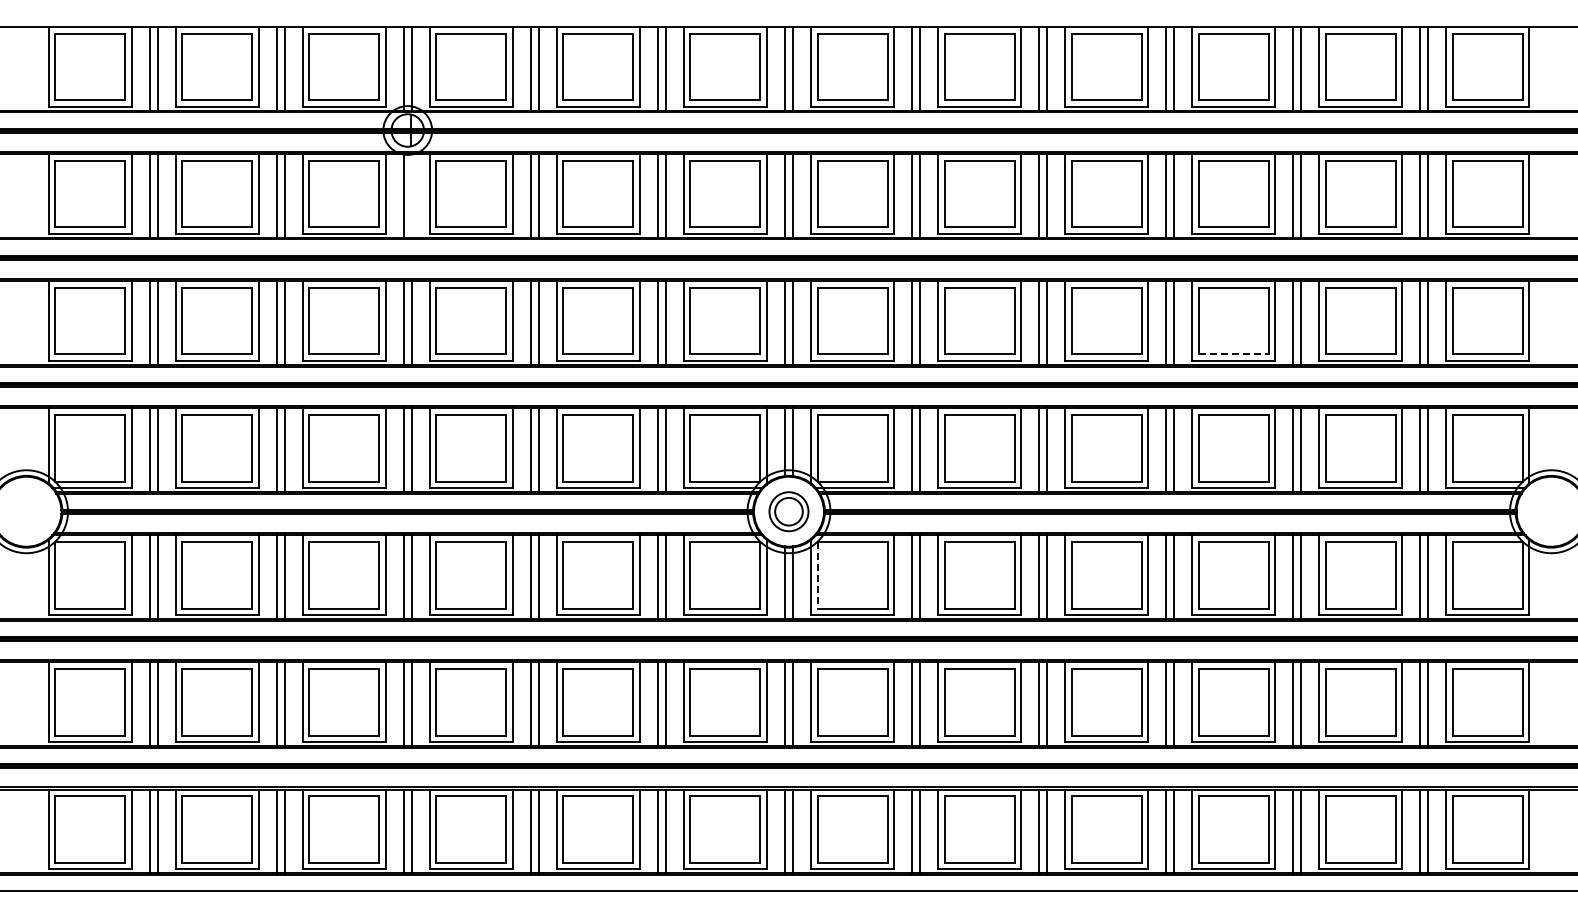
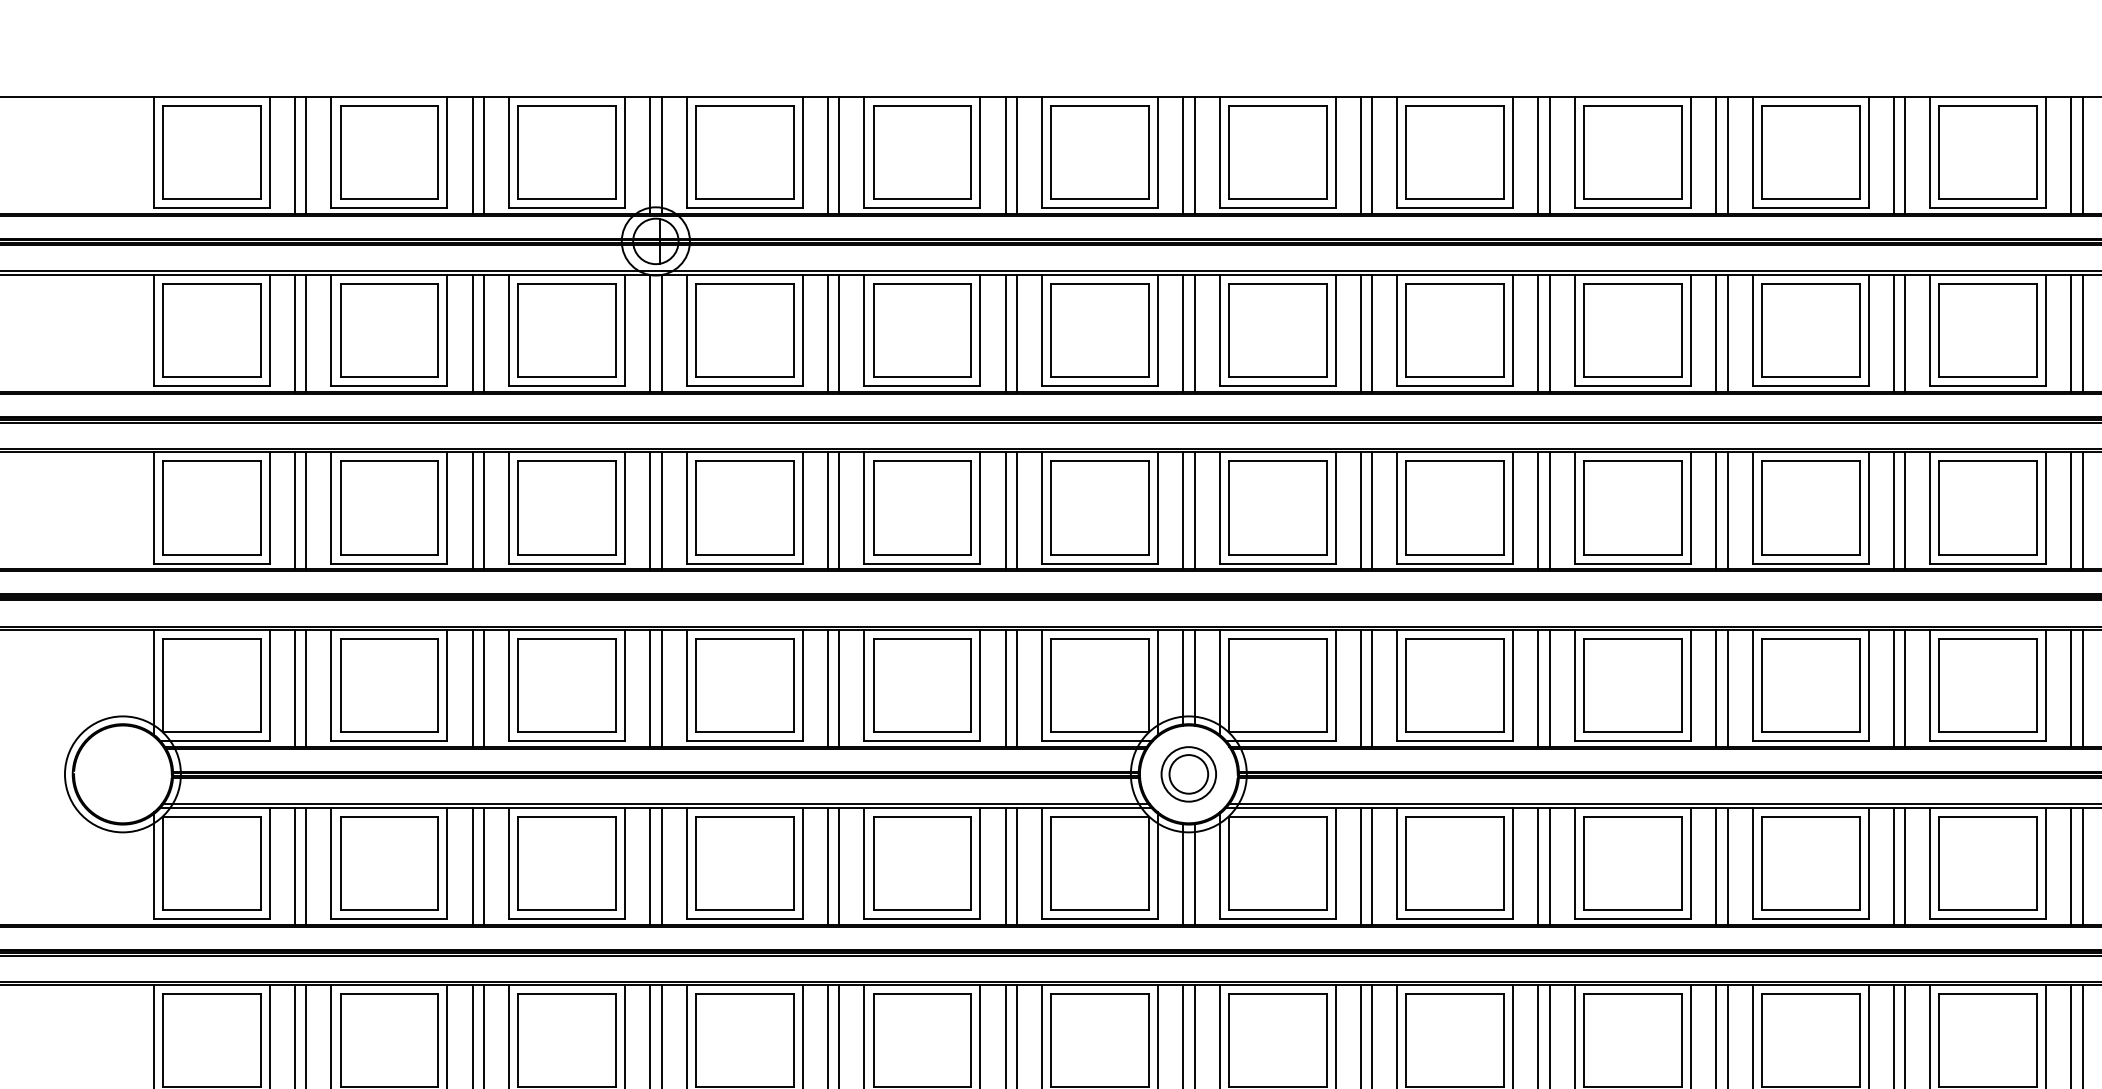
line: (411, 196) -> (661, 333), added
line: (1233, 354) -> (1810, 554), dashed -> solid
line: (817, 575) -> (1228, 863), dashed -> solid

